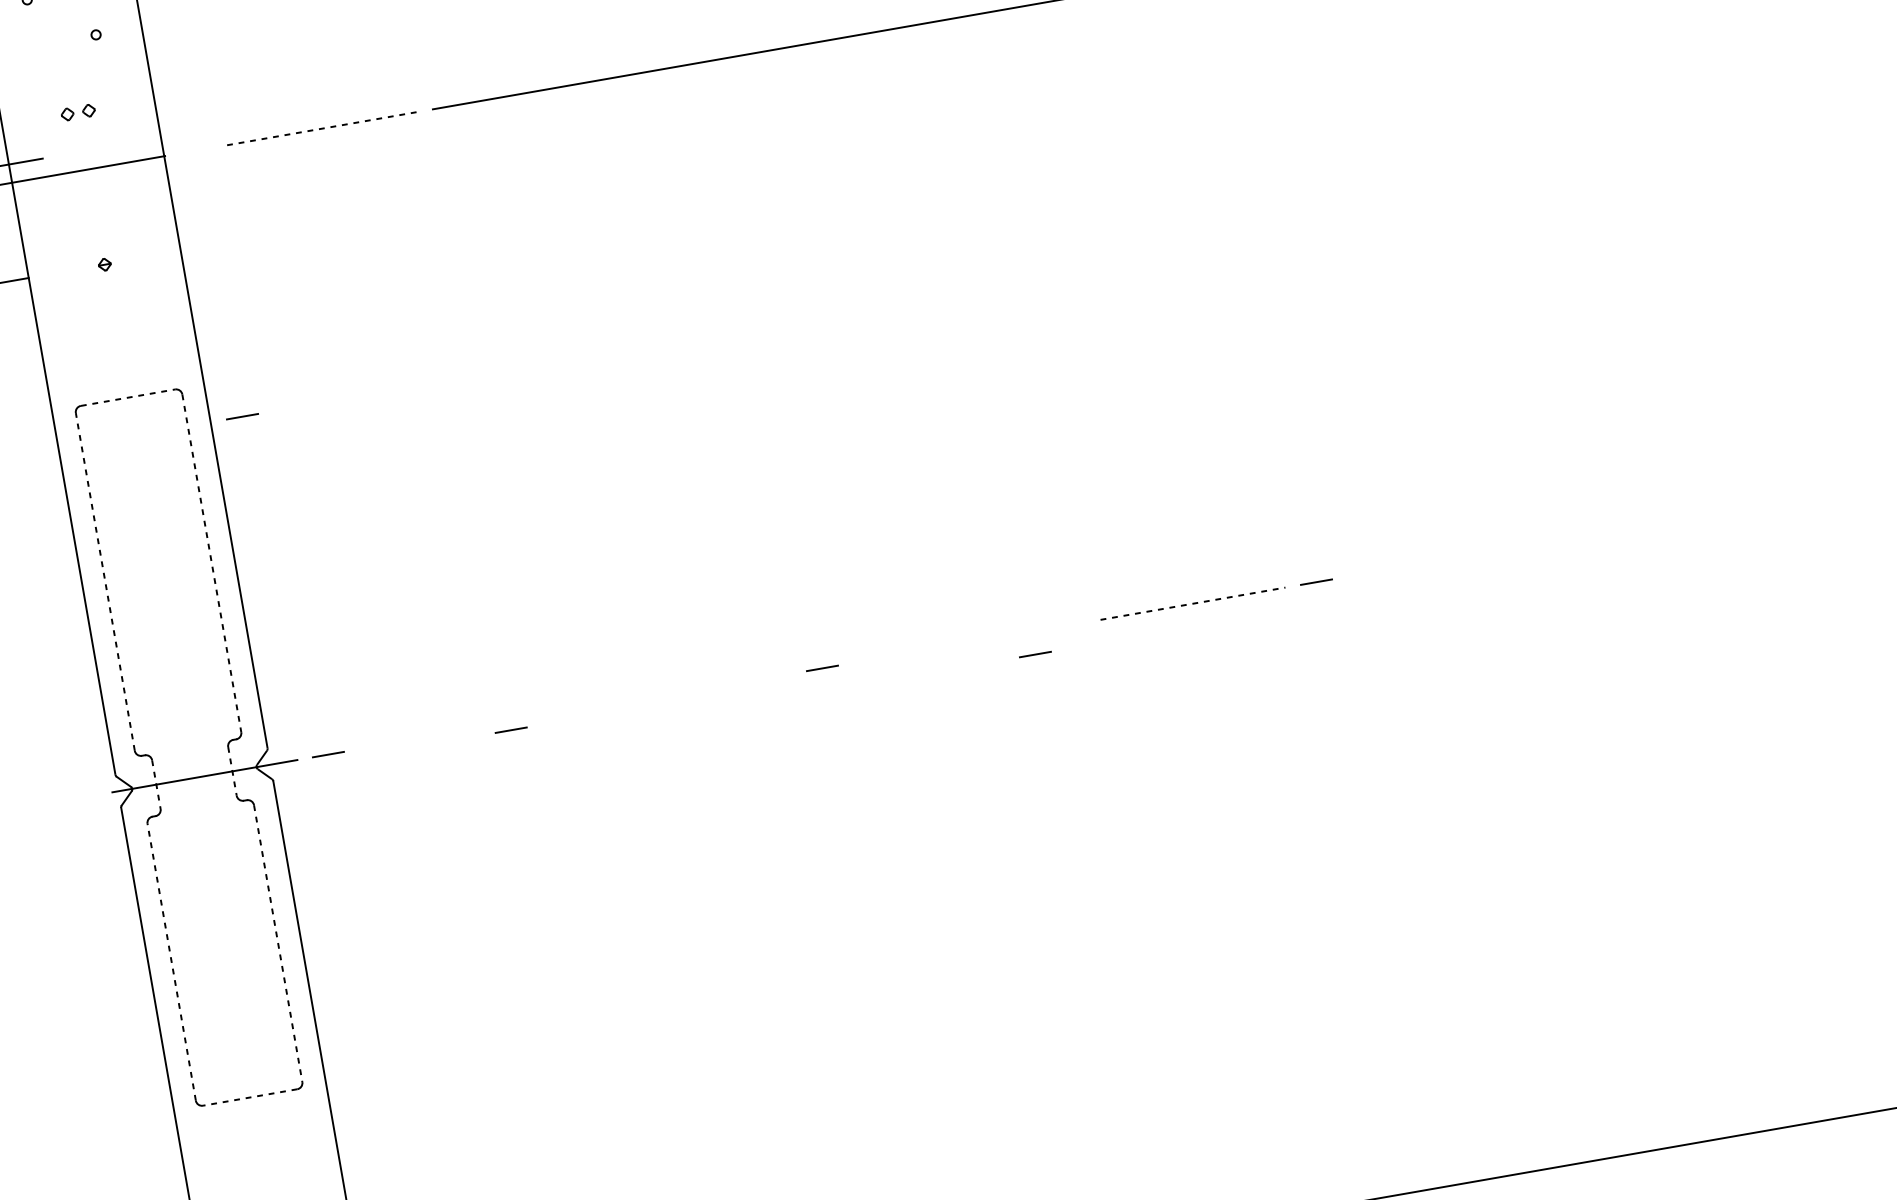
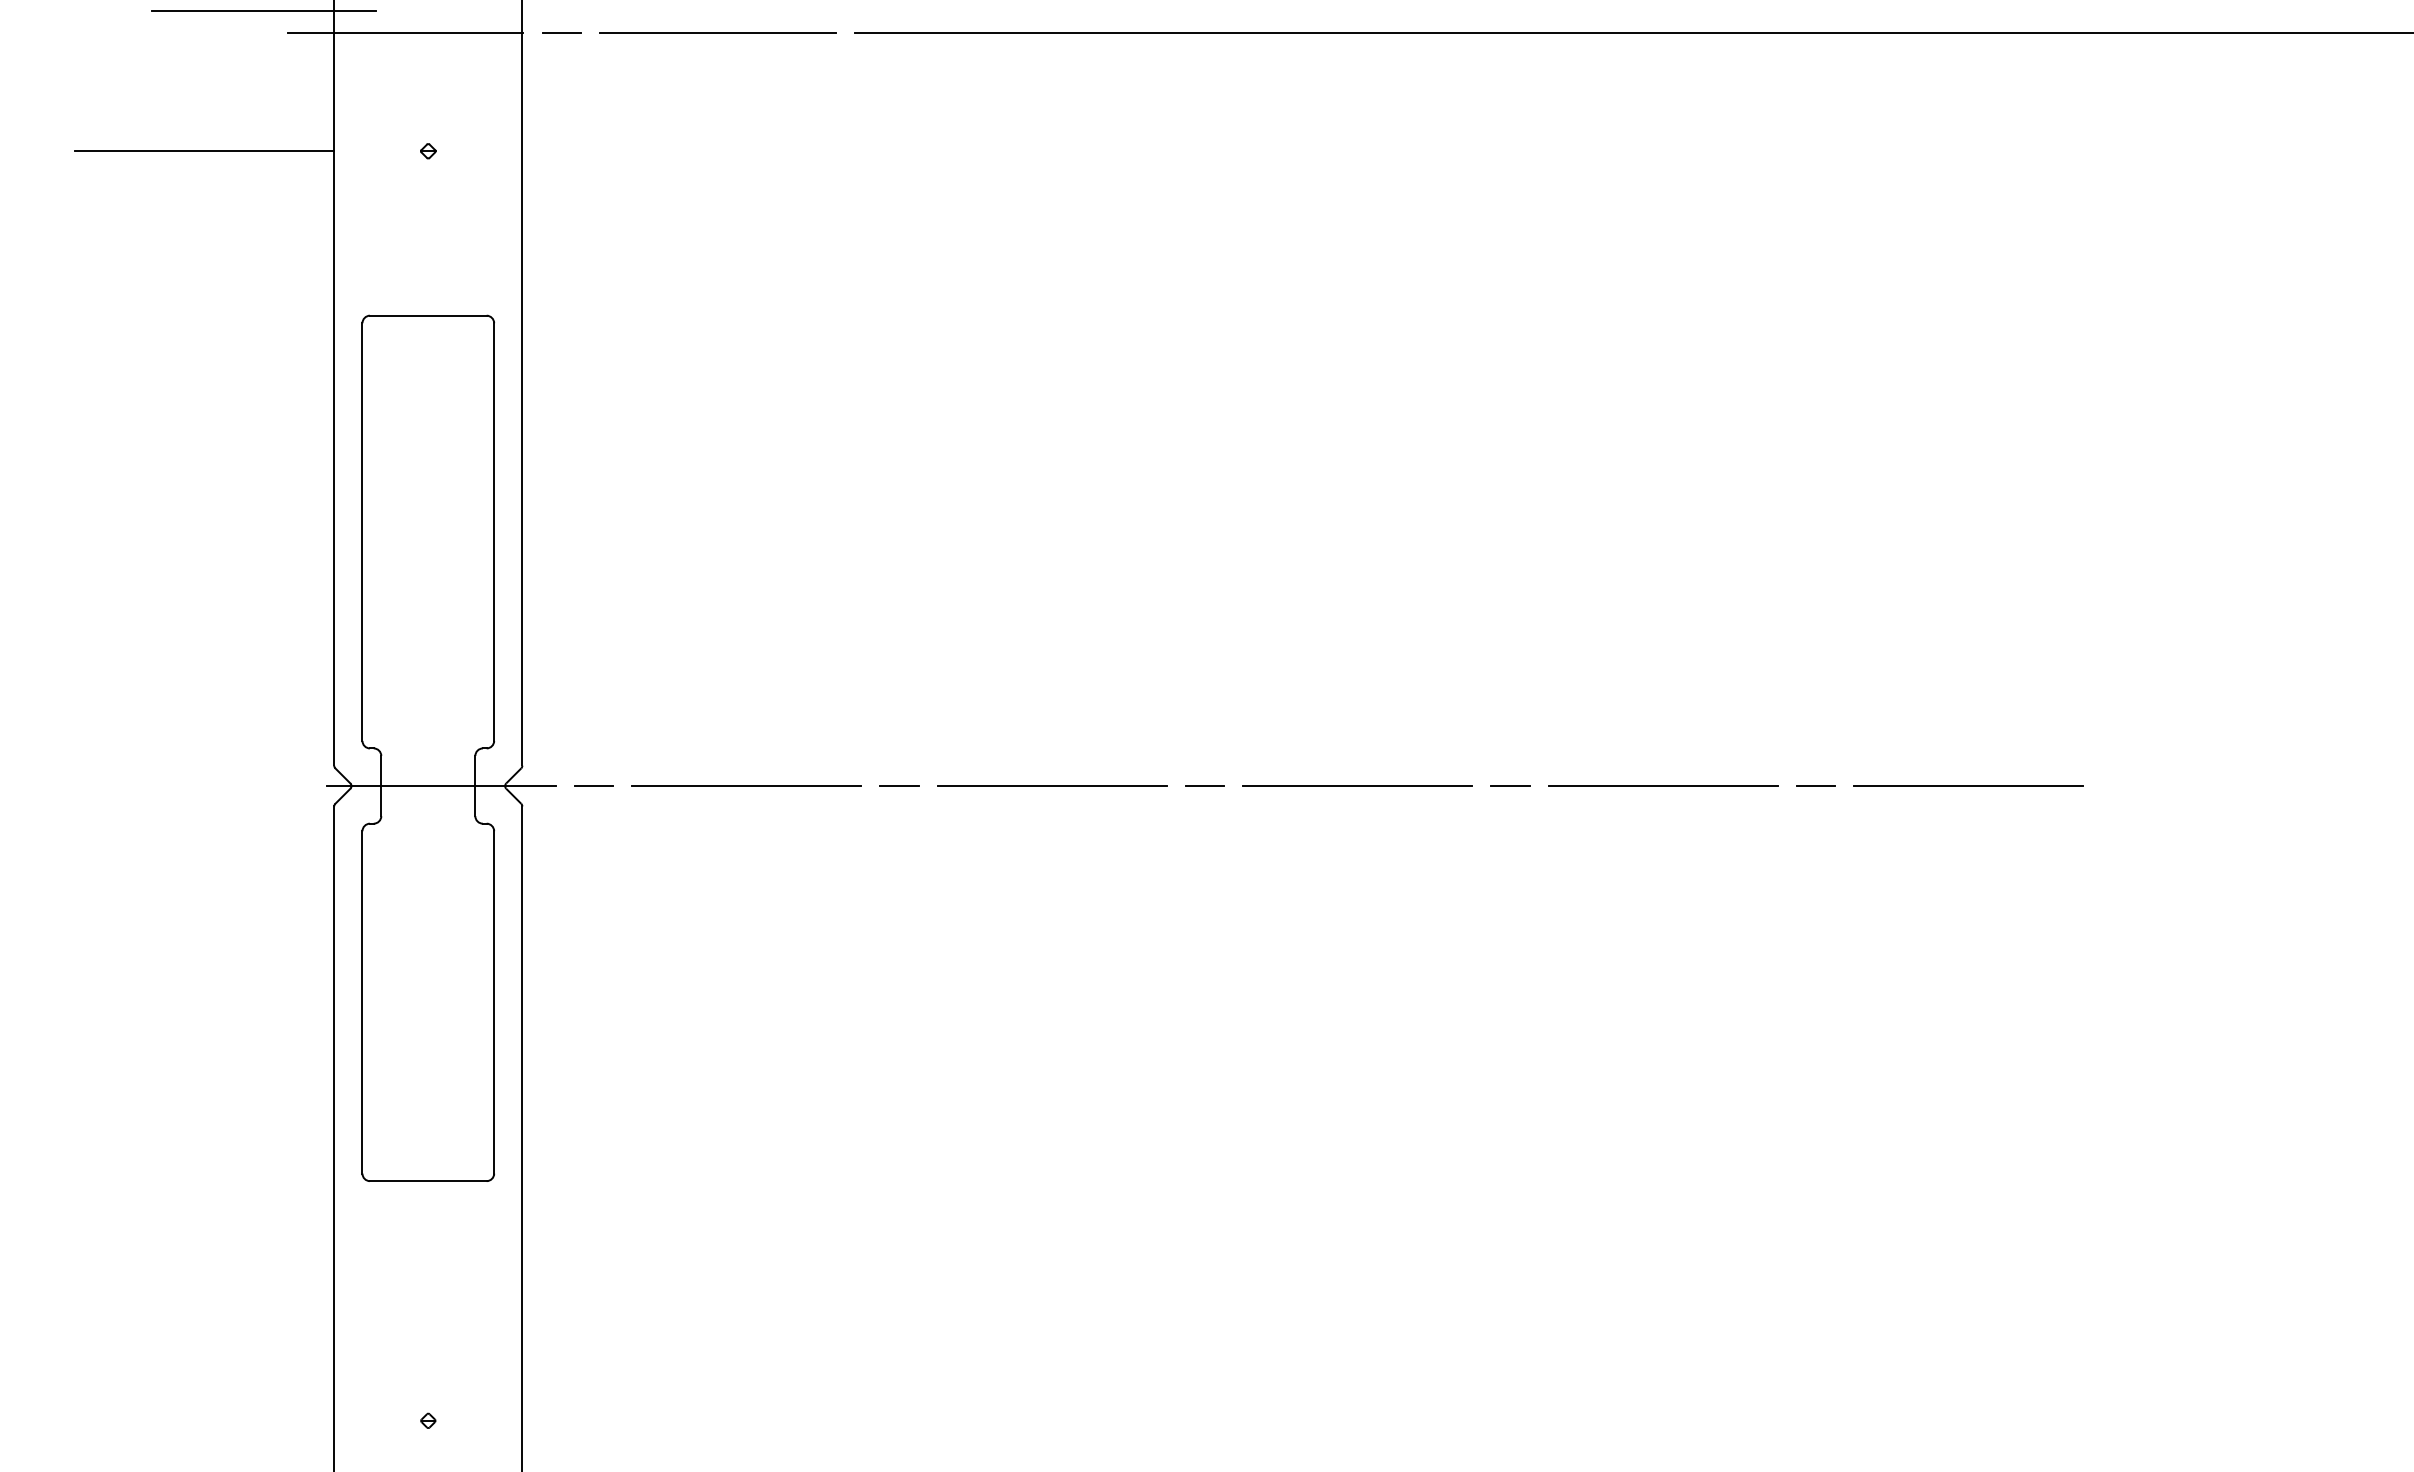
line: (322, 128) -> (717, 33), dashed -> solid
line: (128, 397) -> (428, 315), dashed -> solid
line: (242, 415) -> (561, 32), moved
line: (1439, 561) -> (1968, 786), added
line: (212, 563) -> (494, 532), dashed -> solid
line: (105, 582) -> (362, 532), dashed -> solid
line: (1193, 604) -> (1663, 786), dashed -> solid
line: (945, 647) -> (1357, 786), added
line: (1035, 654) -> (1510, 785), moved
line: (698, 690) -> (1051, 786), added
line: (511, 729) -> (899, 785), moved
line: (451, 733) -> (746, 786), added
line: (232, 771) -> (475, 786), dashed -> solid
line: (156, 784) -> (381, 786), dashed -> solid
line: (278, 943) -> (494, 1002), dashed -> solid
line: (171, 961) -> (362, 1001), dashed -> solid
line: (249, 1097) -> (427, 1181), dashed -> solid

